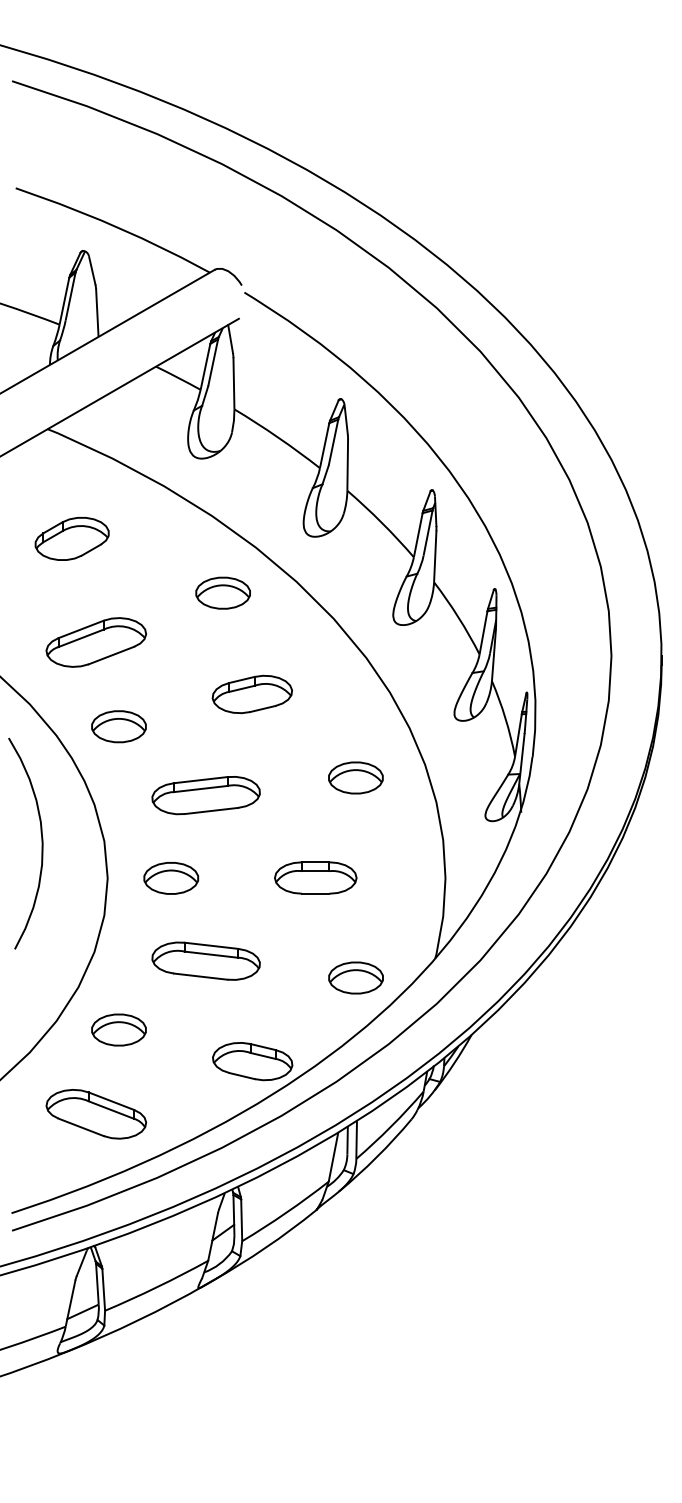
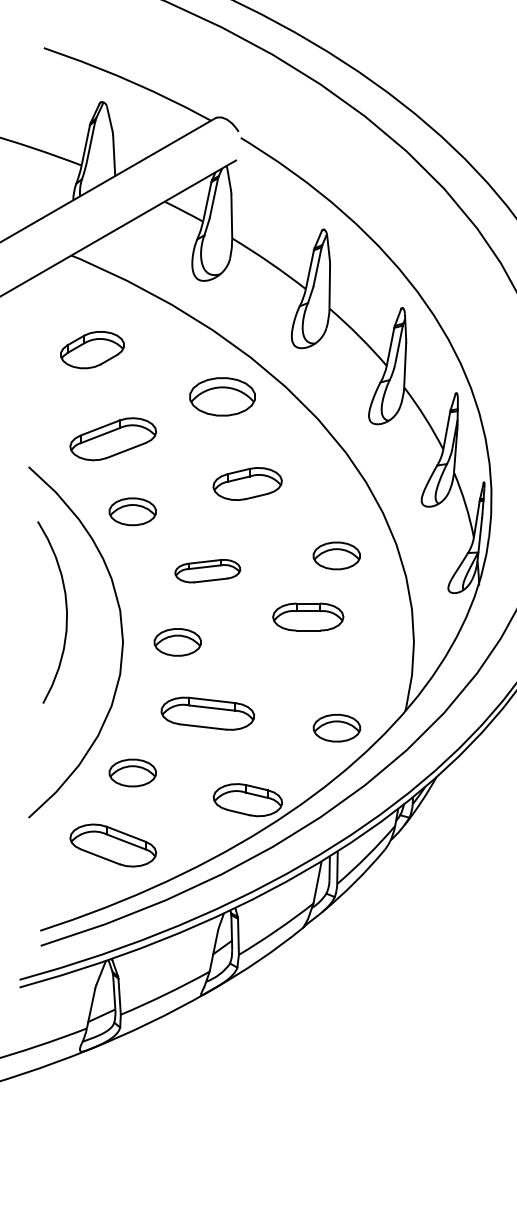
part: (222, 592) -> (221, 396), size x1.4
part: (205, 795) -> (207, 571), size x0.7
part: (315, 877) -> (308, 616), moved

